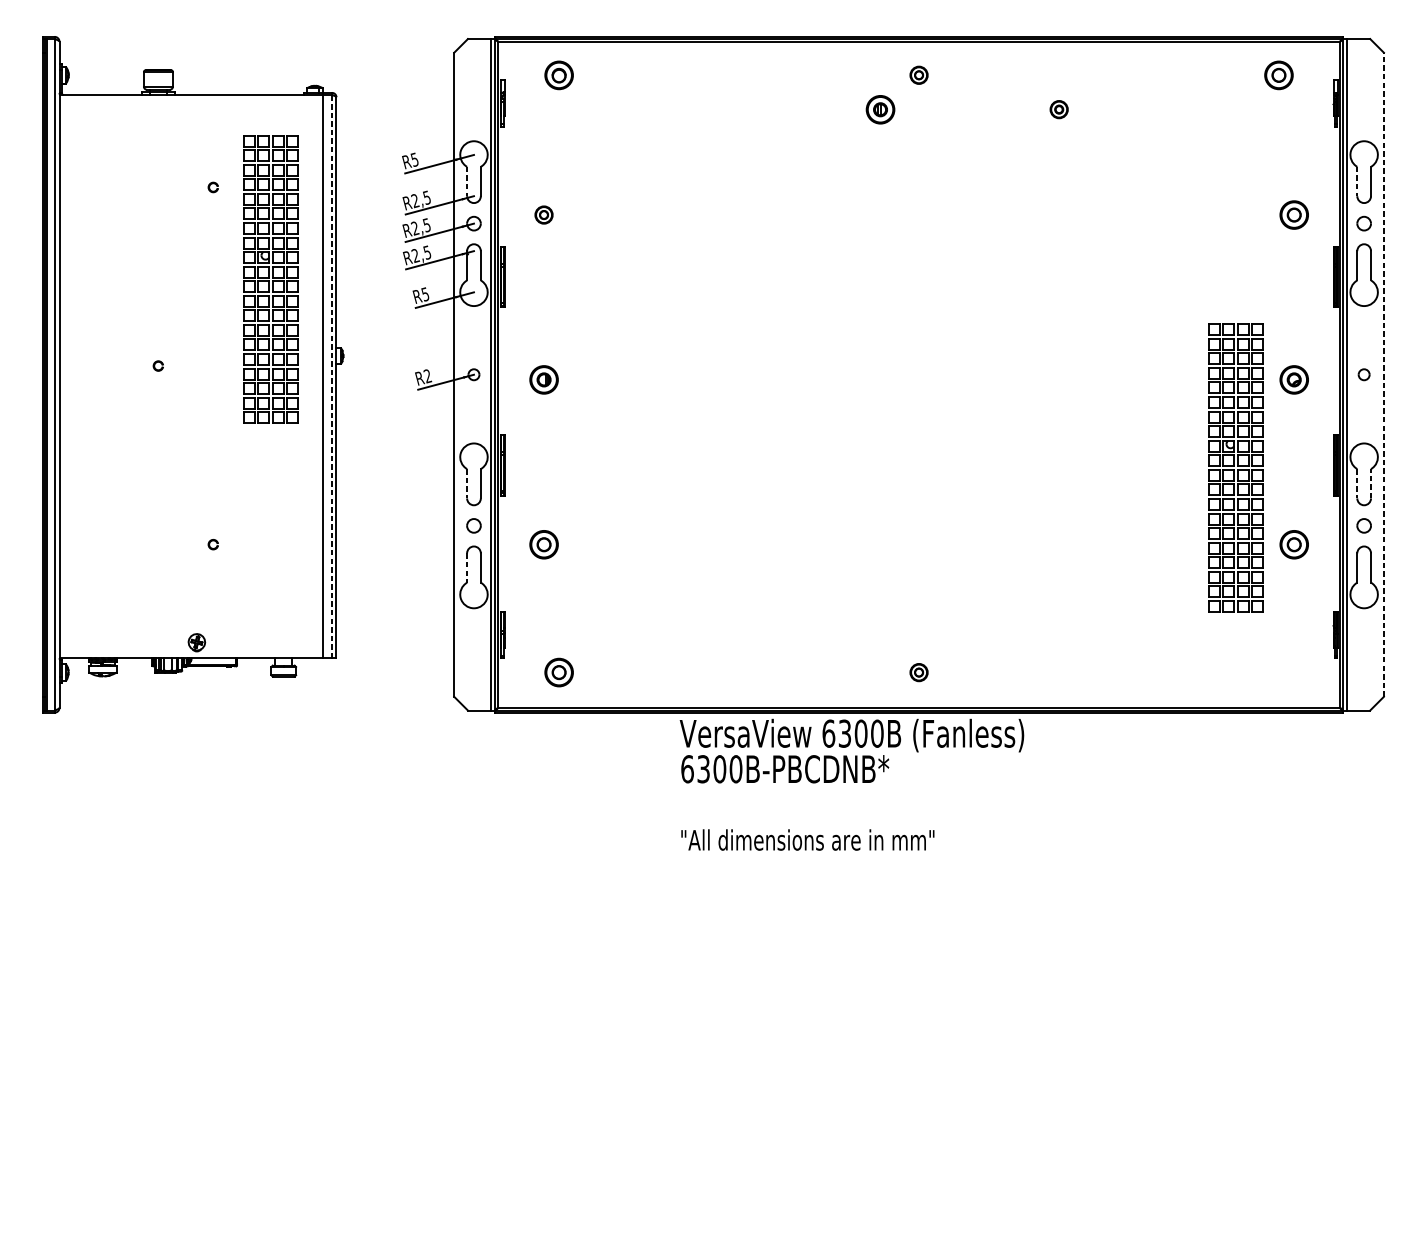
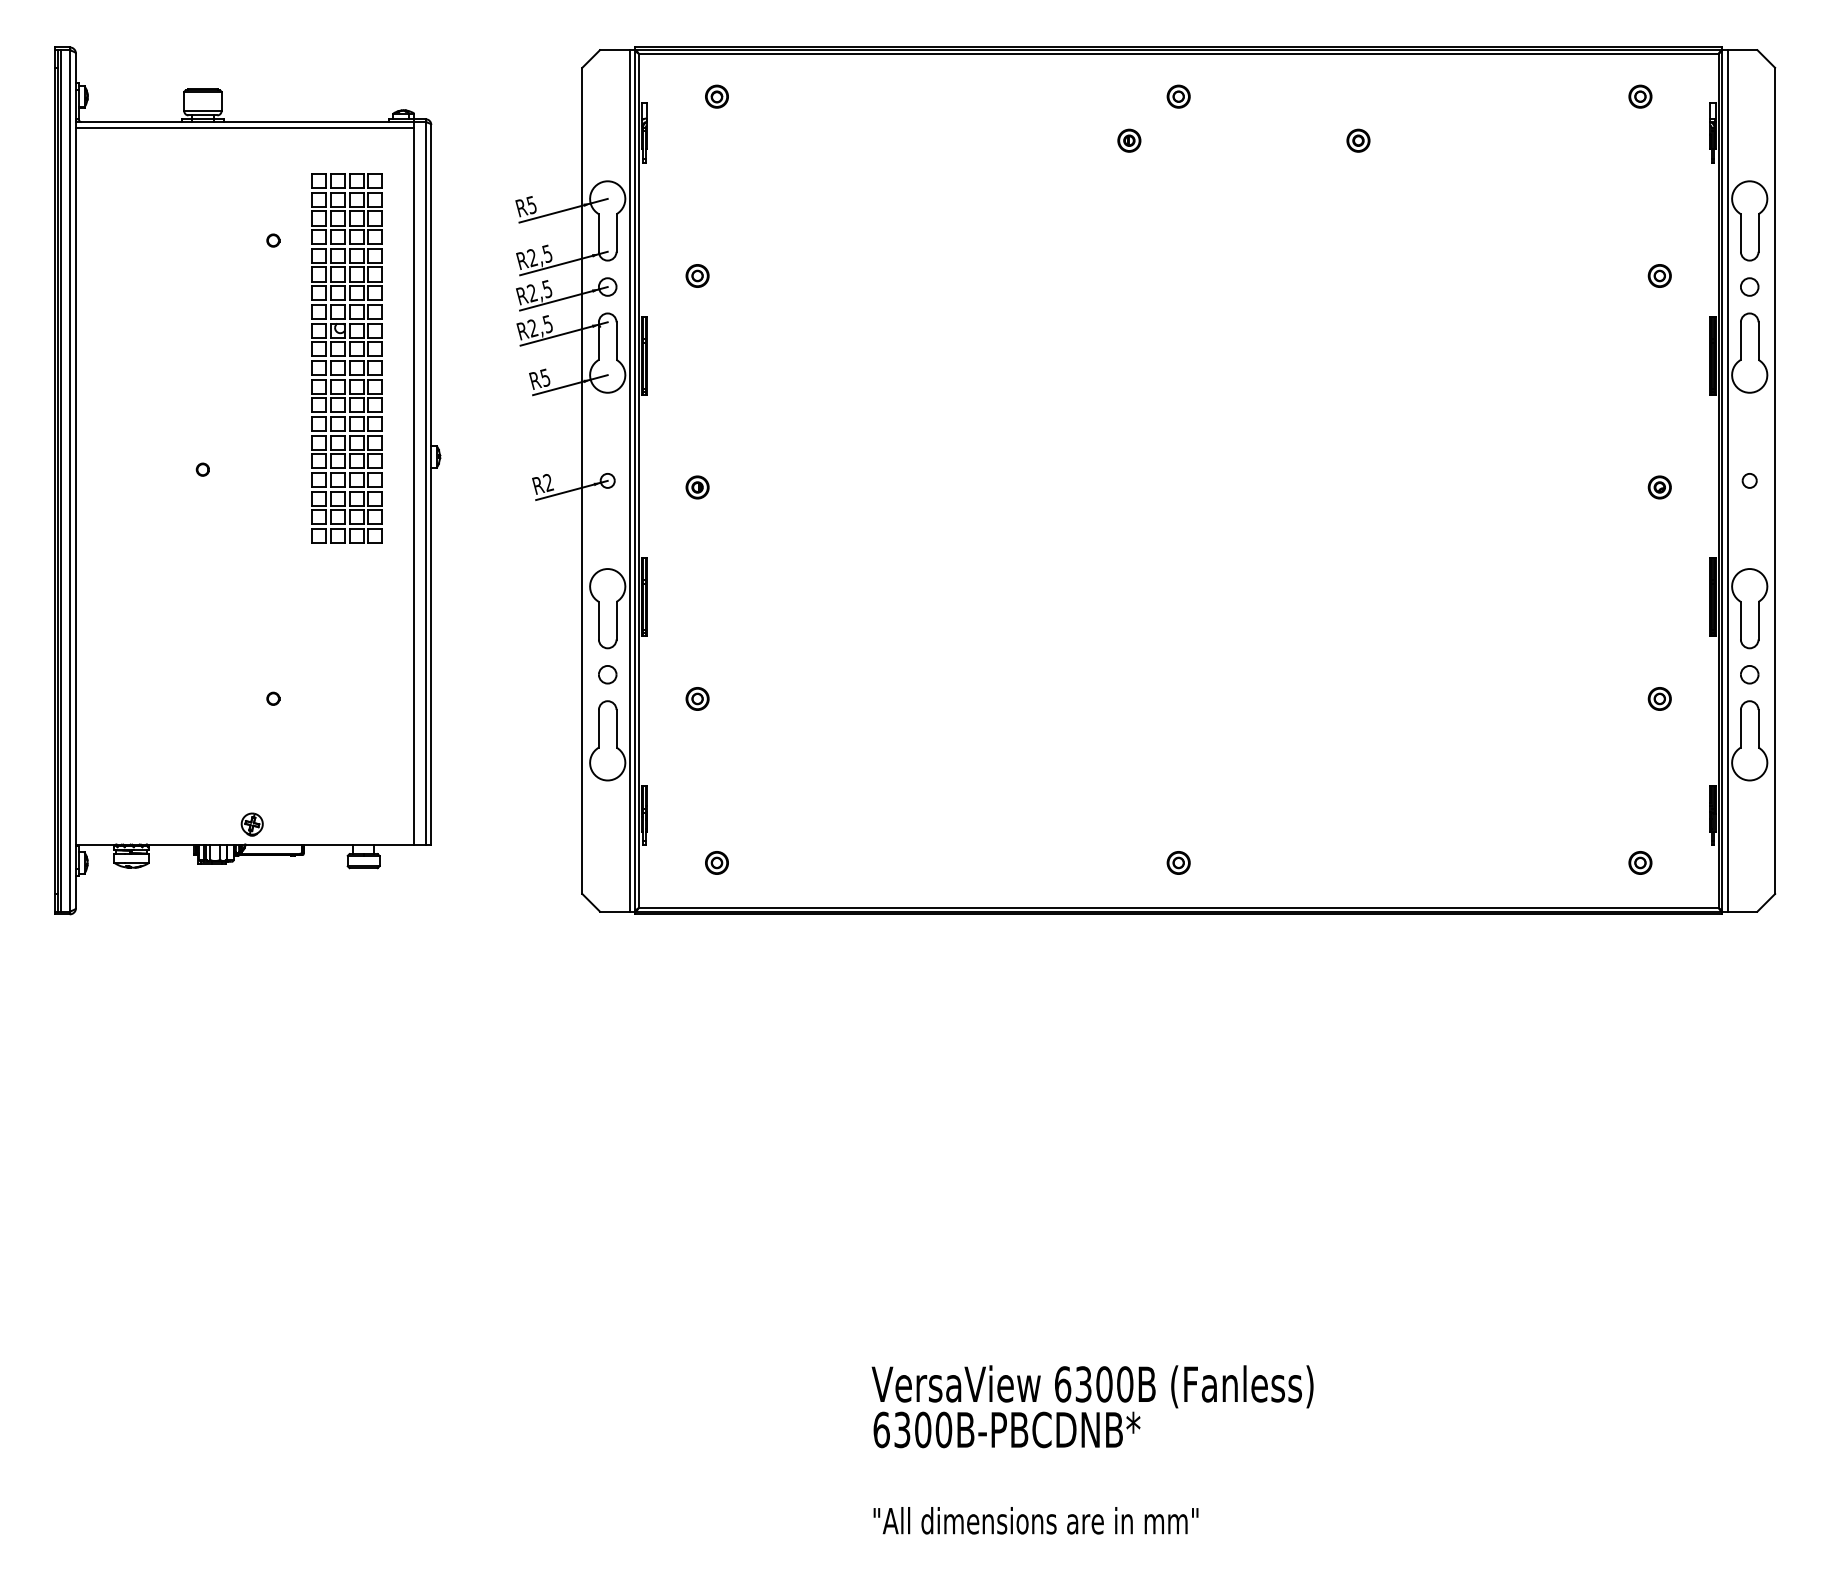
part: (558, 75) -> (716, 96), size x0.62
part: (1279, 75) -> (1640, 96), size x0.62
line: (190, 99) -> (244, 127), added
part: (880, 109) -> (1129, 140), size x0.62
line: (466, 181) -> (598, 233), dashed -> solid
line: (1356, 181) -> (1740, 233), dashed -> solid
part: (1293, 214) -> (1659, 275), size x0.62
line: (1384, 374) -> (1775, 480), dashed -> solid
line: (331, 376) -> (425, 482), dashed -> solid
part: (543, 379) -> (697, 487), size x0.62
part: (1293, 379) -> (1659, 487), size x0.62
part: (1235, 468) -> (1584, 600), removed
line: (466, 483) -> (598, 620), dashed -> solid
line: (1356, 483) -> (1740, 620), dashed -> solid
line: (1371, 483) -> (1758, 620), dashed -> solid
part: (543, 544) -> (697, 698), size x0.62
part: (1293, 544) -> (1659, 698), size x0.62
line: (466, 567) -> (598, 728), dashed -> solid
part: (558, 672) -> (716, 862), size x0.62
part: (1279, 672) -> (1640, 862), added
text: (851, 784) -> (1092, 1449), moved

